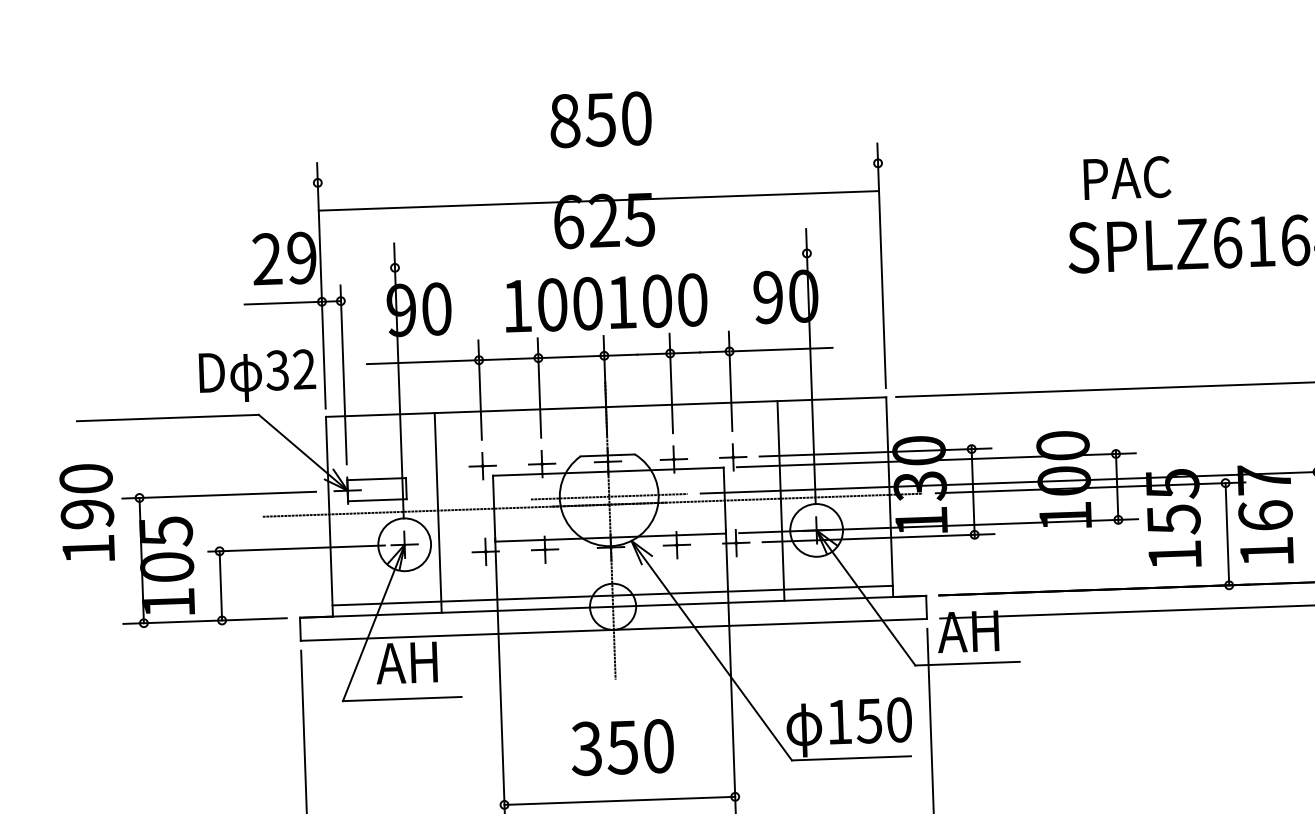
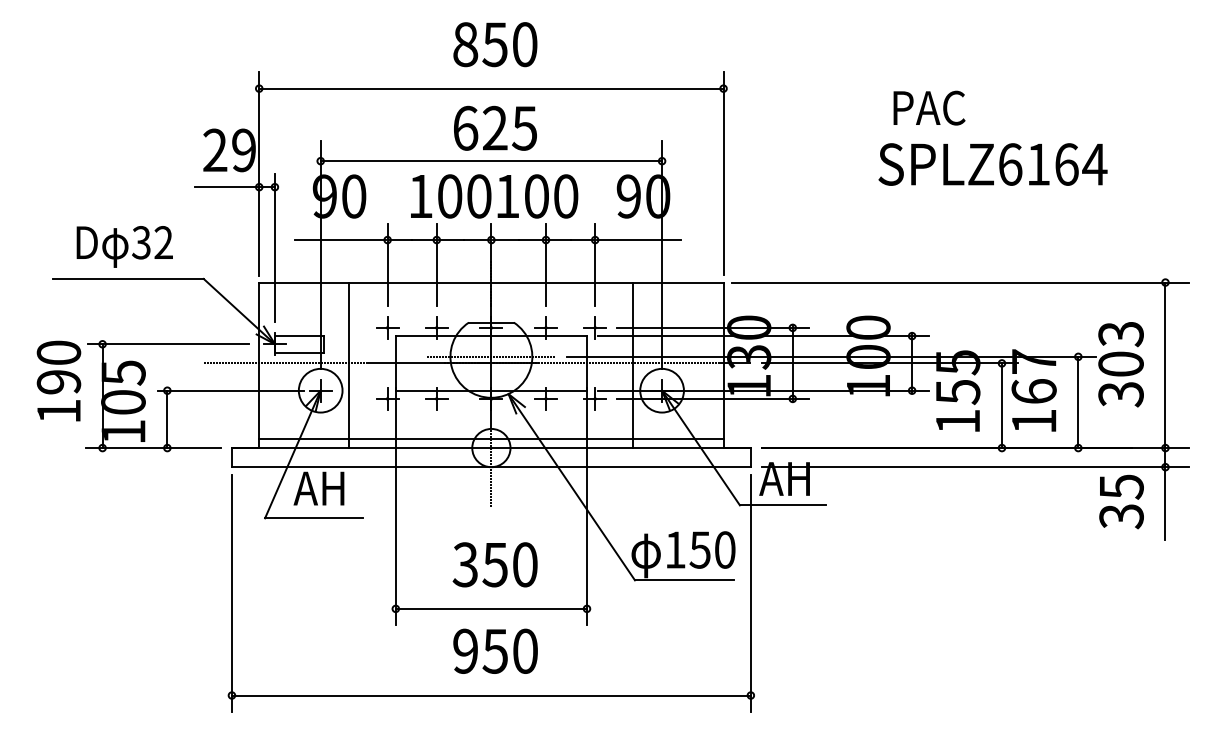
line: (599, 200) -> (491, 88), moved
line: (601, 261) -> (491, 161), added
text: (257, 375) -> (124, 246), moved
text: (86, 512) -> (58, 380), moved

